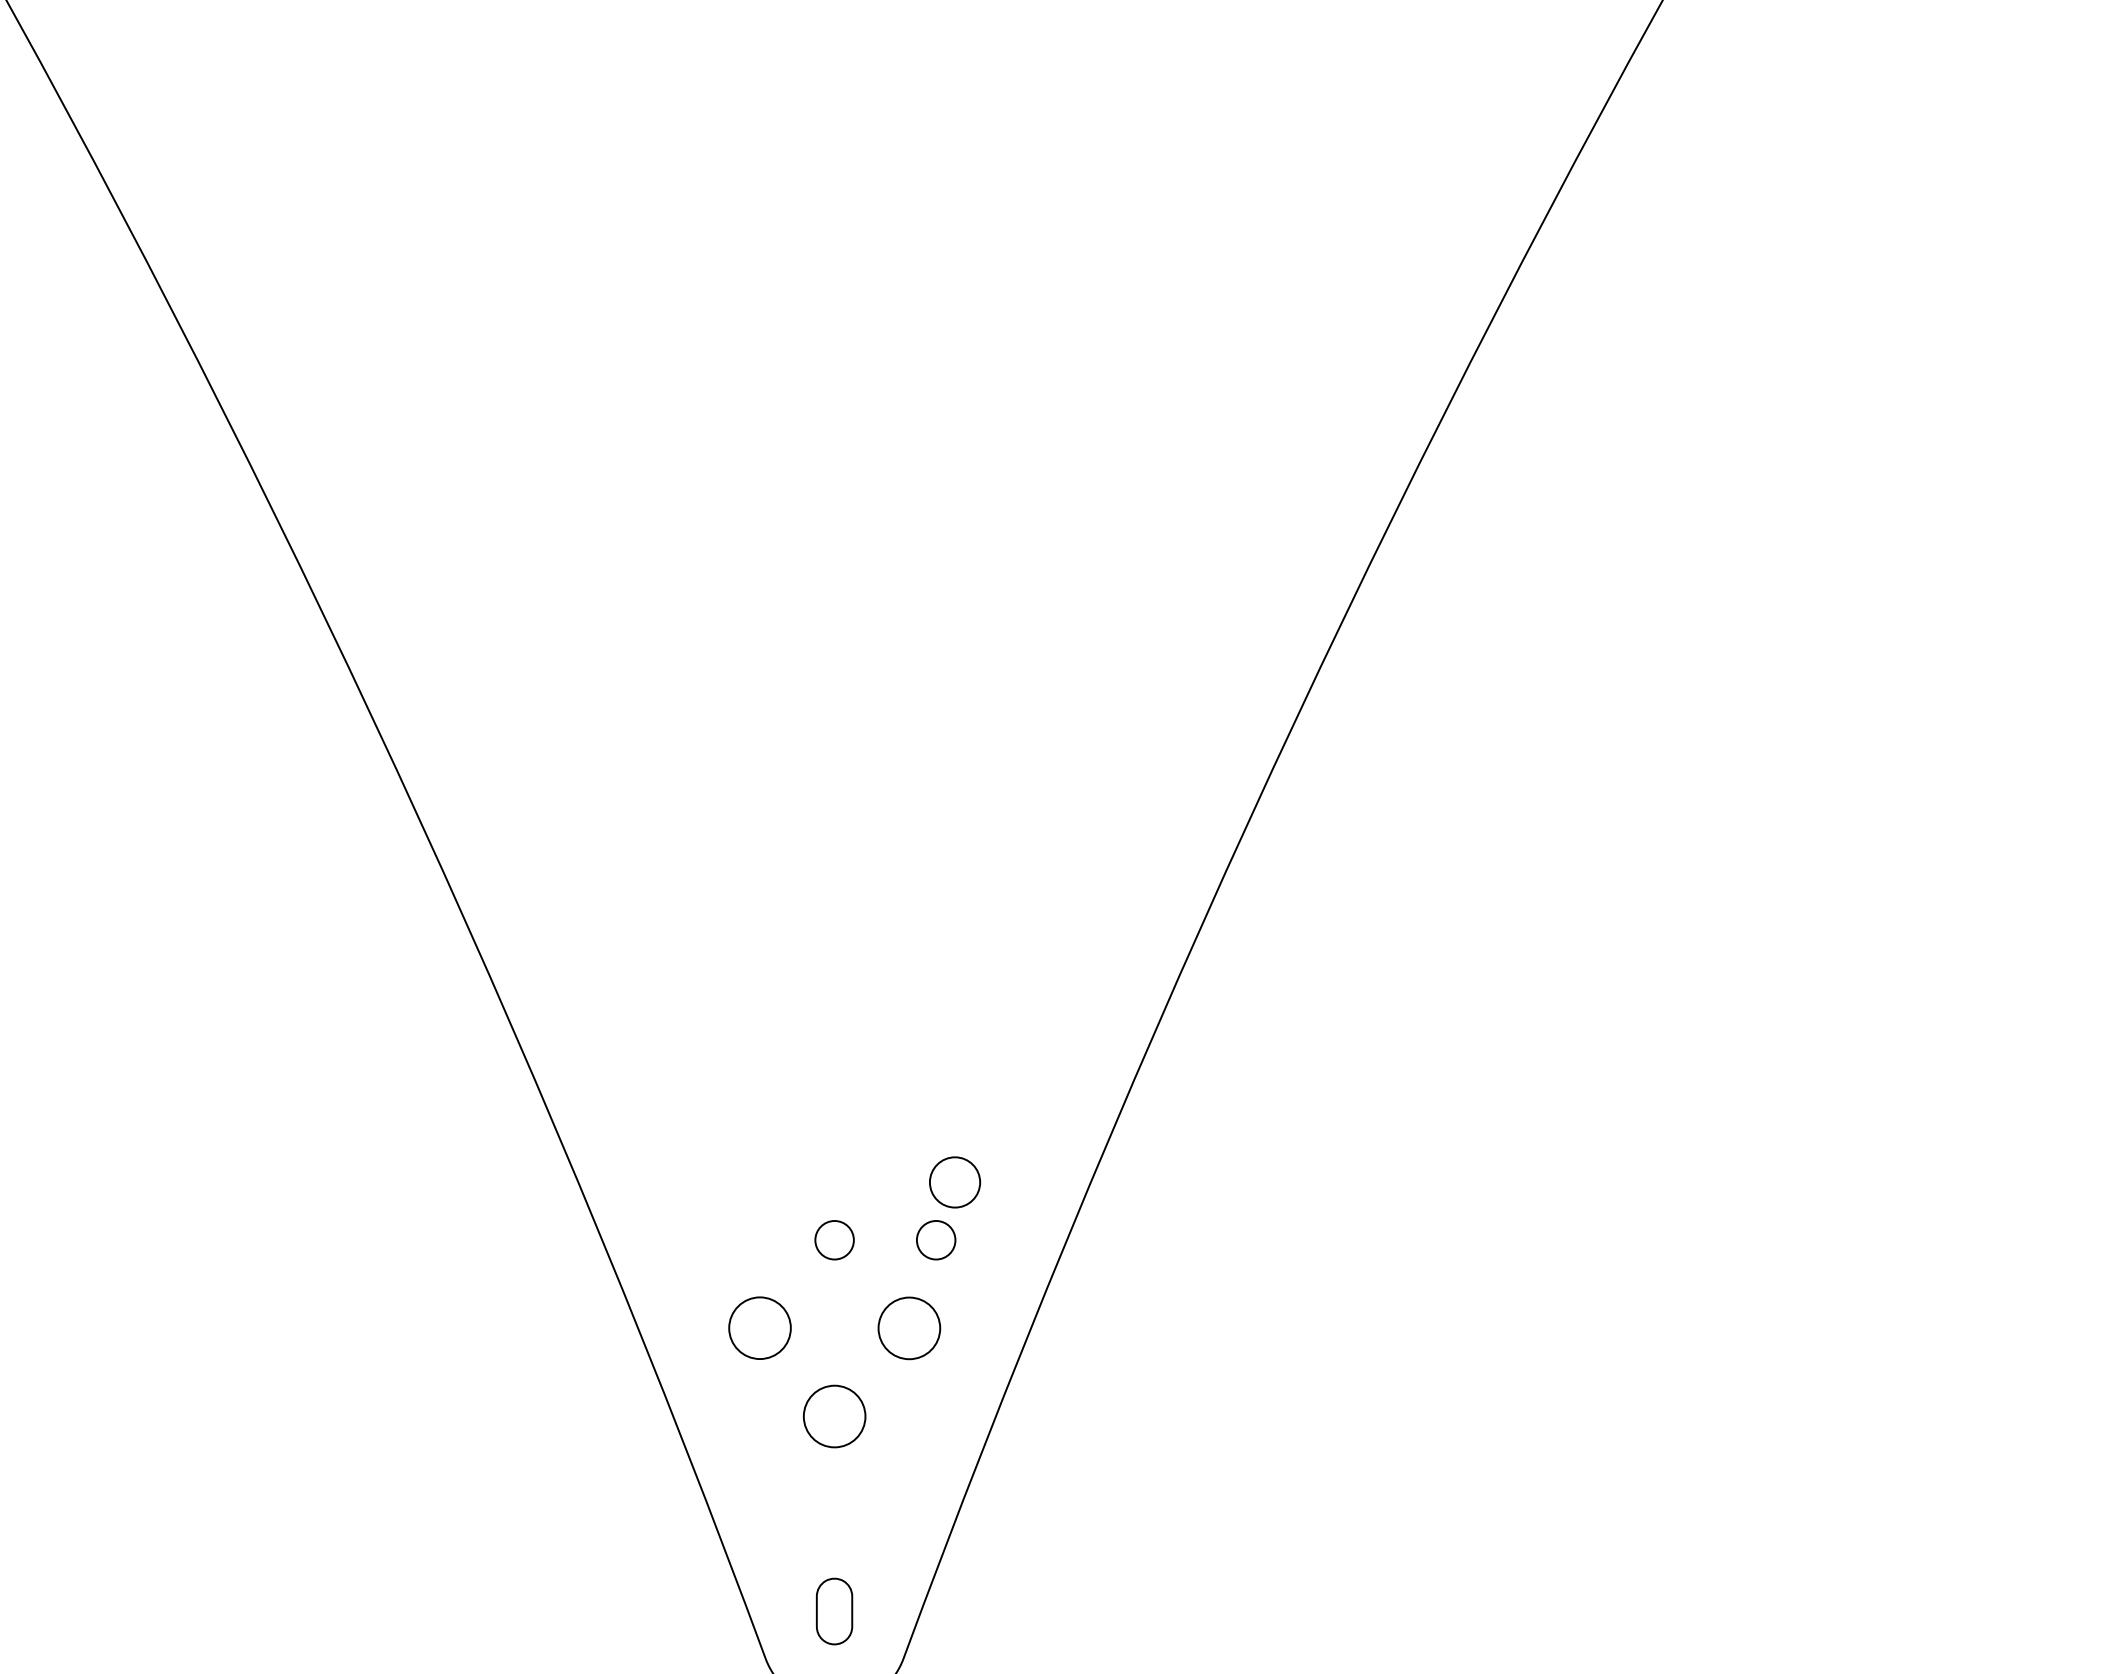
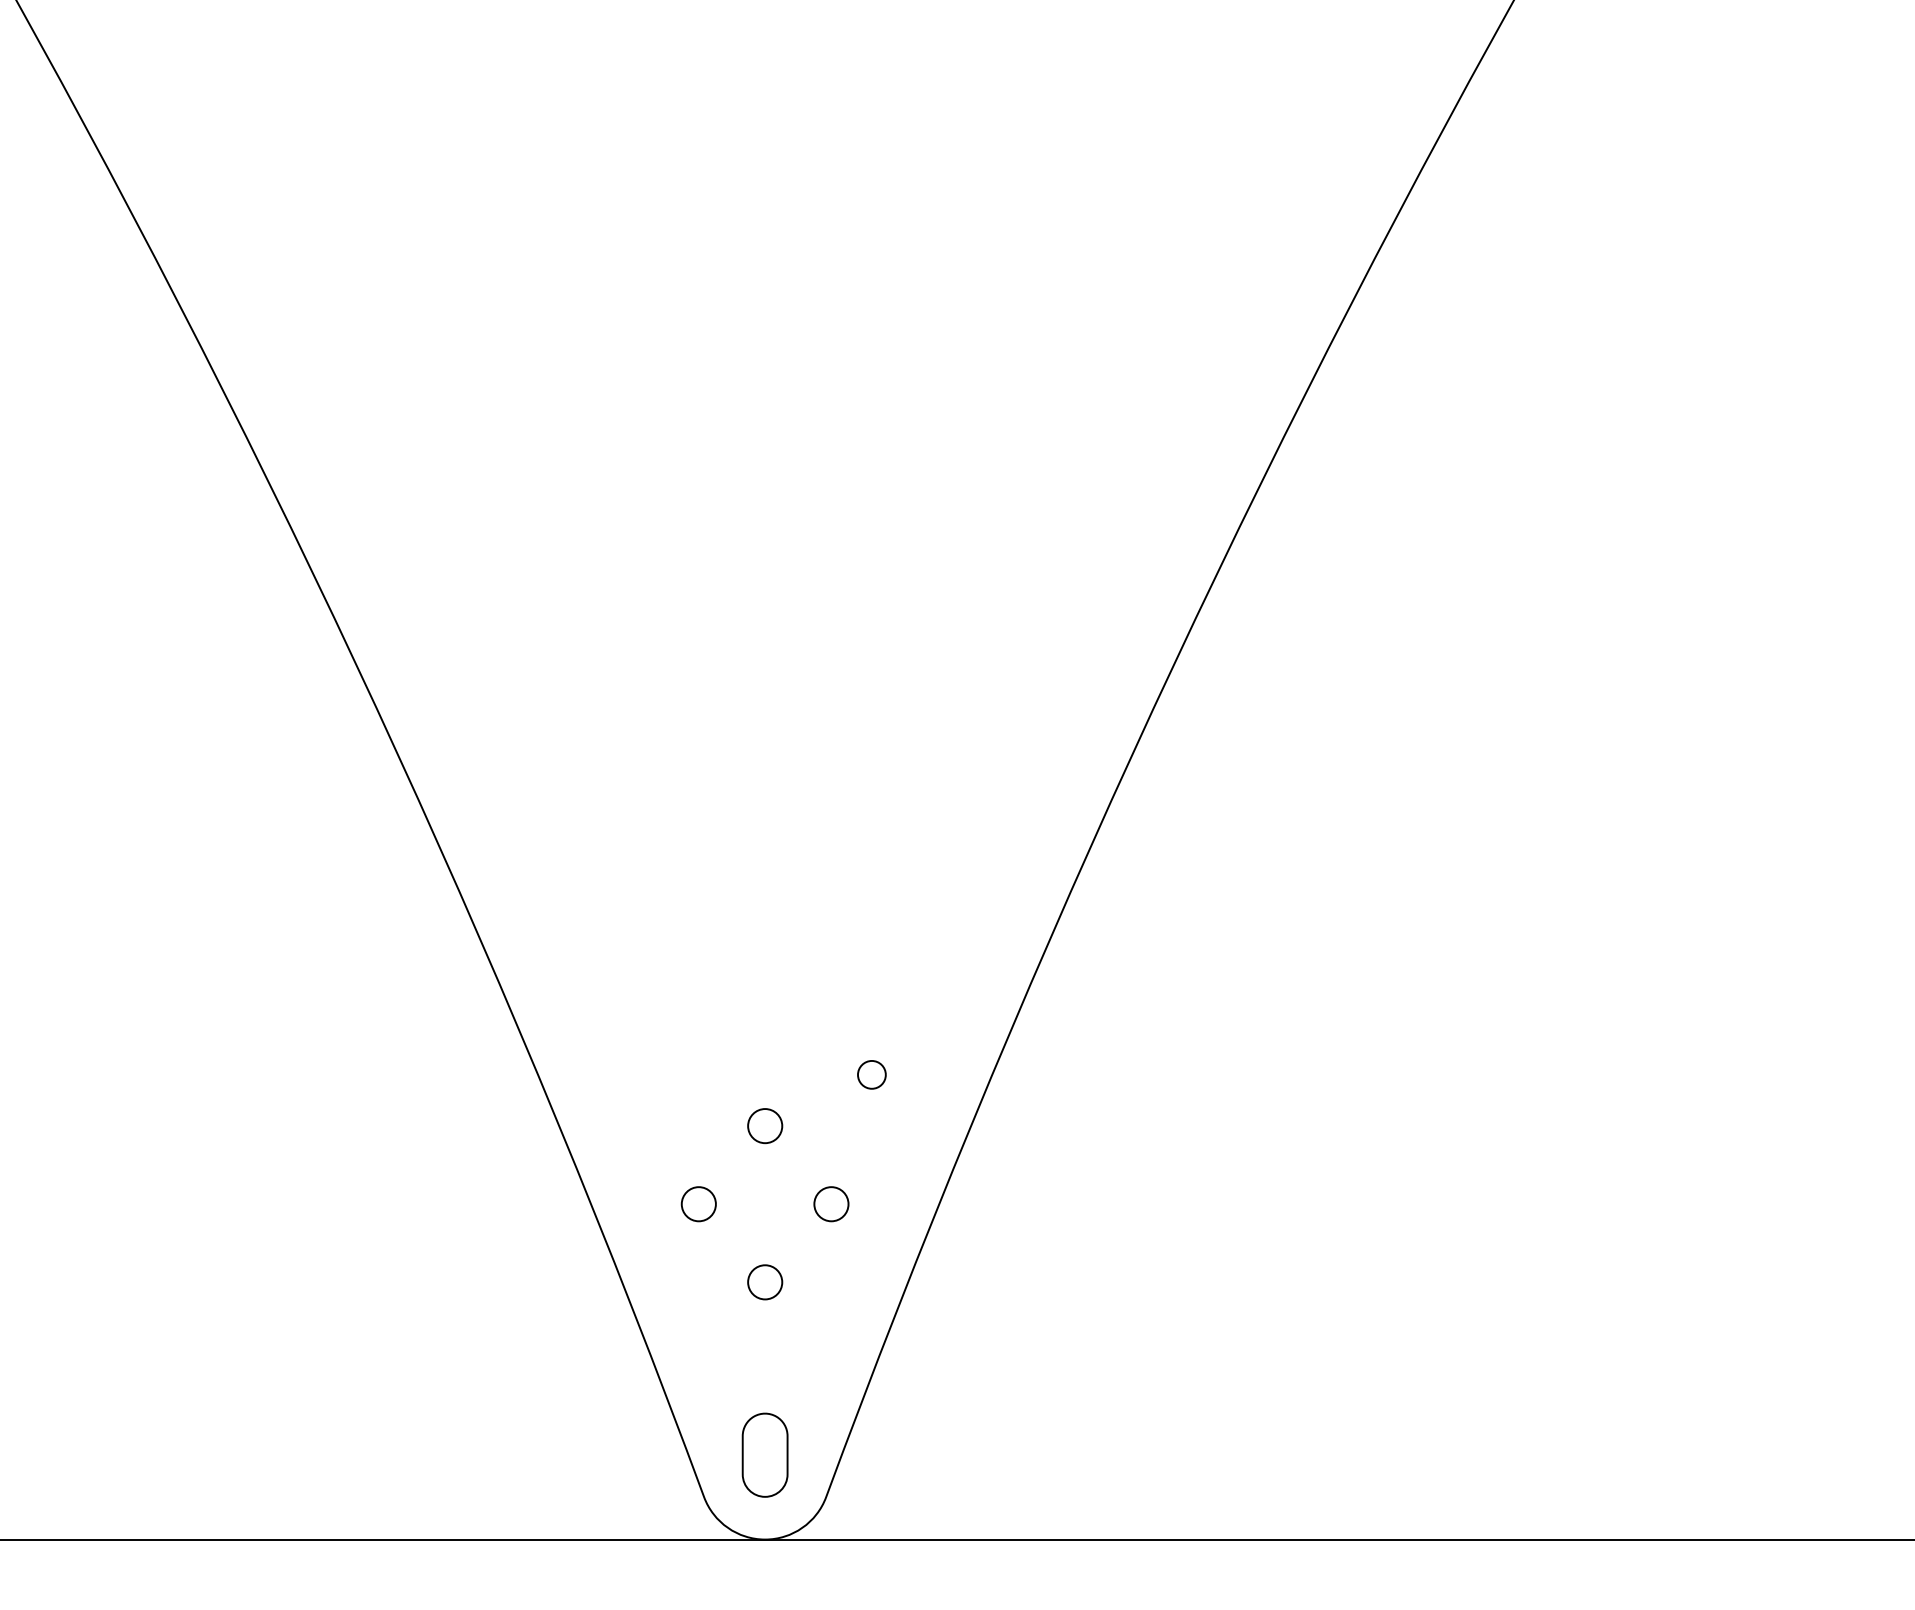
circle: (954, 1182) -> (871, 1074), size x0.62
circle: (936, 1240) -> (855, 1126), removed
circle: (759, 1328) -> (698, 1204), size x0.62
circle: (909, 1328) -> (831, 1204), size x0.62
circle: (834, 1416) -> (765, 1282), size x0.62
part: (833, 1610) -> (764, 1454), size x1.43

